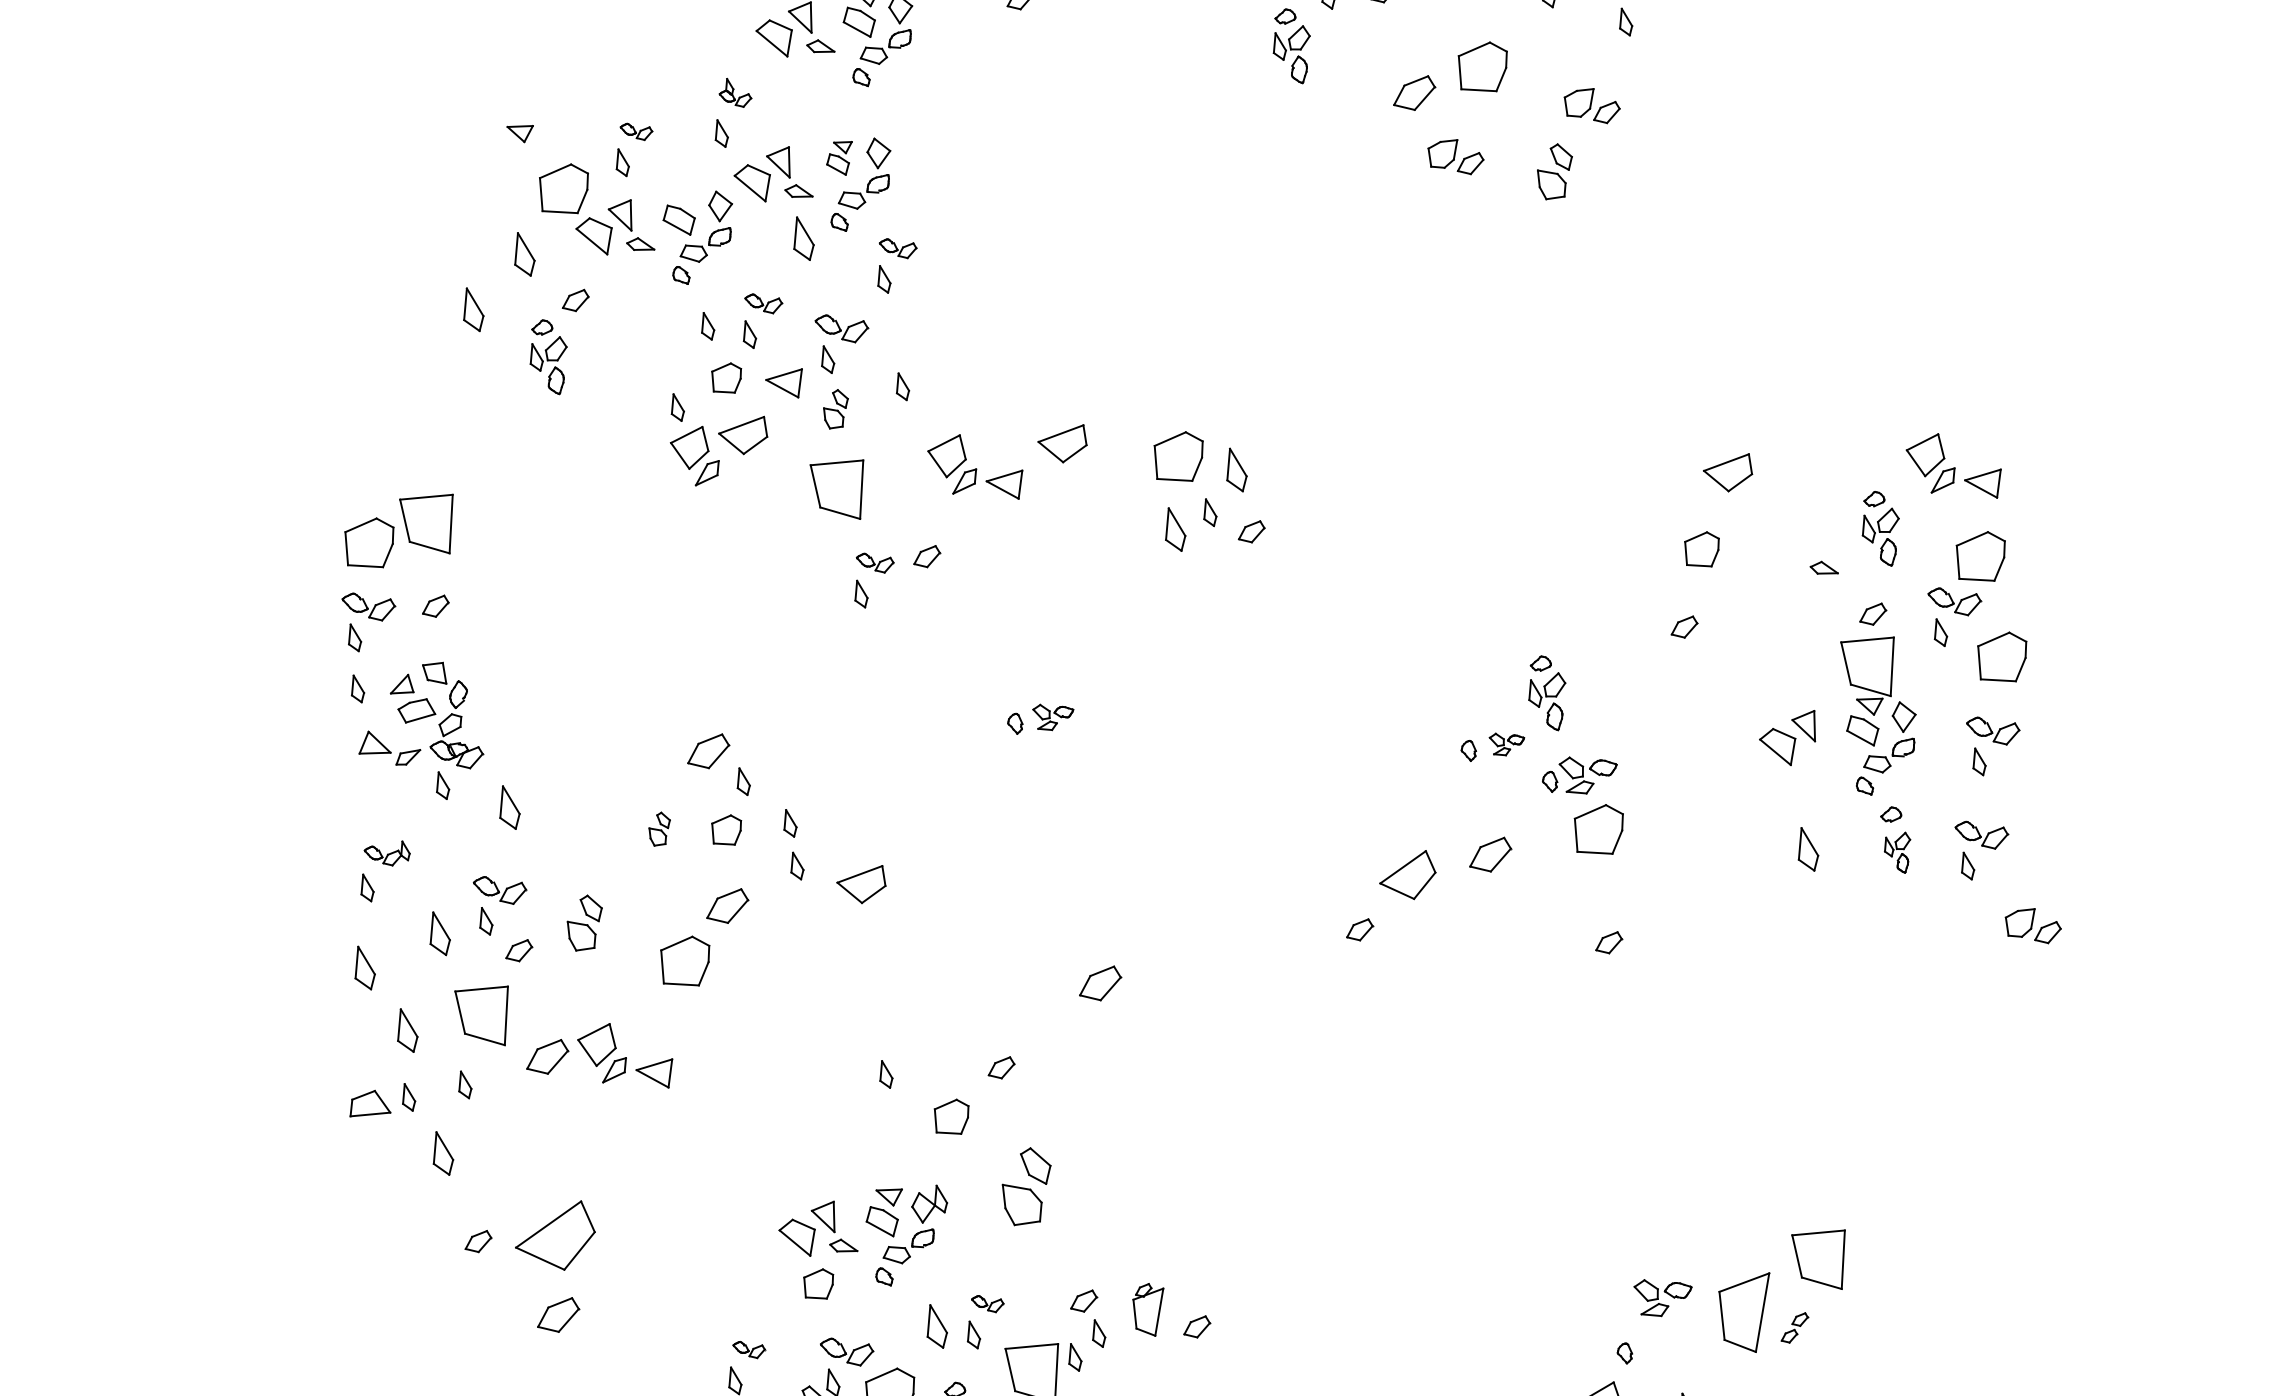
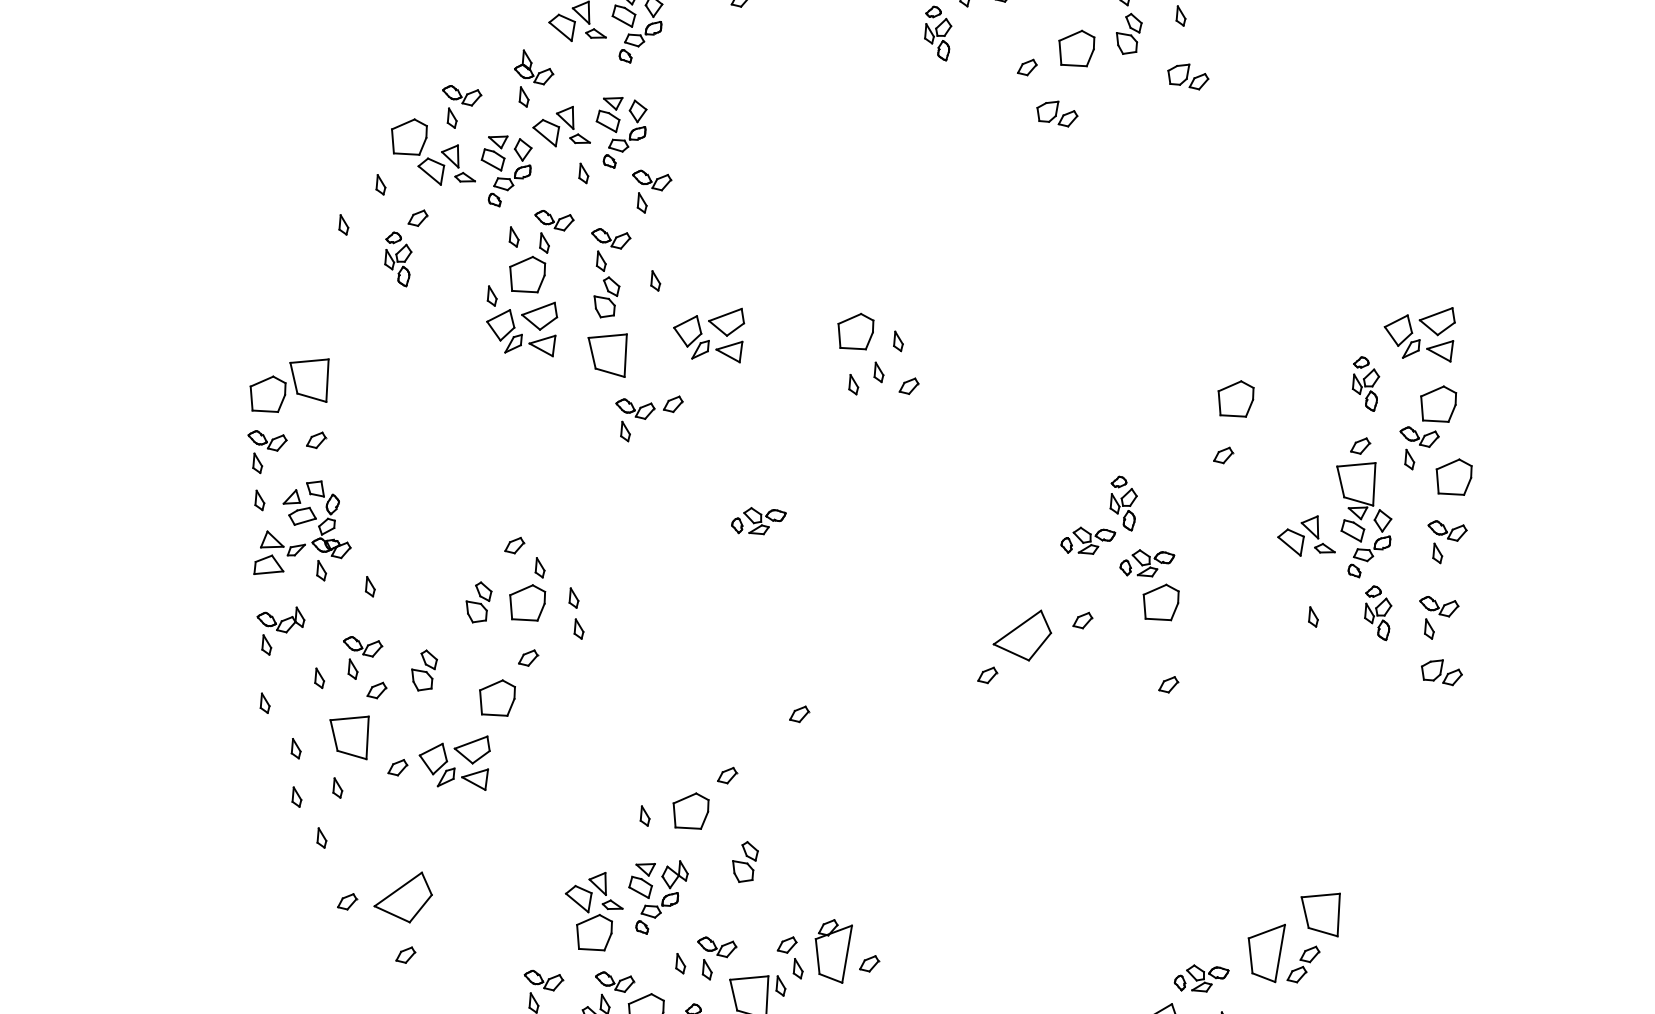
part: (735, 92) -> (534, 67), size x1.67
part: (1414, 92) -> (1027, 67), size x0.62
part: (1591, 106) -> (1187, 77), moved
part: (636, 131) -> (462, 95), size x1.67
part: (519, 134) -> (497, 142), moved
part: (839, 158) -> (609, 115), size x1.43
part: (1554, 171) -> (1128, 33), moved
part: (803, 238) -> (583, 173), size x0.62
part: (898, 248) -> (652, 180), size x1.43
part: (524, 254) -> (380, 184), size x0.62
part: (763, 303) -> (554, 220), size x1.43
part: (473, 309) -> (343, 224), size x0.62
part: (726, 377) -> (527, 274), size x1.67
part: (783, 383) -> (542, 346), moved
part: (835, 408) -> (606, 296), size x1.43
part: (1062, 443) -> (726, 322), moved
part: (1237, 469) -> (898, 341), size x0.62
part: (1728, 472) -> (1437, 321), moved
part: (1175, 529) -> (853, 384), size x0.62
part: (1701, 549) -> (1235, 399), size x1.43
part: (875, 562) -> (635, 408), size x1.43
part: (1823, 567) -> (1324, 548), moved
part: (1052, 717) -> (764, 521), size x1.43
part: (1506, 744) -> (1094, 540), size x1.67
part: (708, 750) -> (514, 545), size x0.62
part: (510, 807) -> (370, 586), size x0.62
part: (659, 828) -> (478, 601), size x1.67
part: (726, 829) -> (527, 602), size x1.67
part: (1808, 849) -> (1313, 617), size x0.62
part: (1897, 852) -> (1378, 619), size x1.43
part: (387, 853) -> (281, 619), size x1.43
part: (1491, 853) -> (1083, 619), size x0.62
part: (1407, 874) -> (1022, 635), size x1.43
part: (861, 884) -> (472, 749), moved
part: (727, 905) -> (528, 657), size x0.62
part: (2032, 926) -> (1441, 672), moved
part: (440, 933) -> (319, 678), size x0.62
part: (365, 968) -> (265, 703), size x0.62
part: (1101, 983) -> (799, 714), size x0.62
part: (408, 1030) -> (296, 748), size x0.62
part: (548, 1056) -> (398, 767), size x0.62
part: (886, 1074) -> (645, 816), moved
part: (370, 1103) -> (268, 564), moved
part: (951, 1116) -> (690, 810), size x1.43
part: (443, 1153) -> (321, 837), size x0.62
part: (1026, 1186) -> (745, 861), size x0.71
part: (818, 1283) -> (594, 932), size x1.67
part: (1662, 1298) -> (1207, 978), moved
part: (987, 1303) -> (717, 946), size x1.67
part: (1148, 1309) -> (834, 951), size x1.67
part: (559, 1314) -> (406, 954), size x0.62
part: (937, 1326) -> (680, 963), size x0.62
part: (1794, 1327) -> (1303, 964), size x1.67
part: (749, 1349) -> (544, 980), size x1.67

